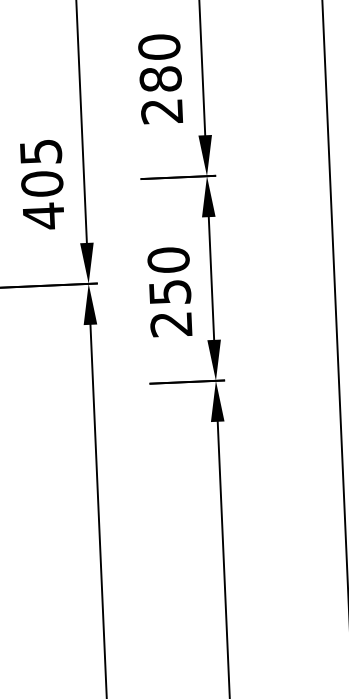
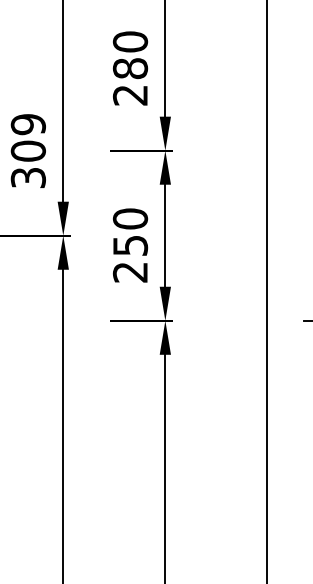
text: (41, 184) -> (27, 151), 405 -> 309

